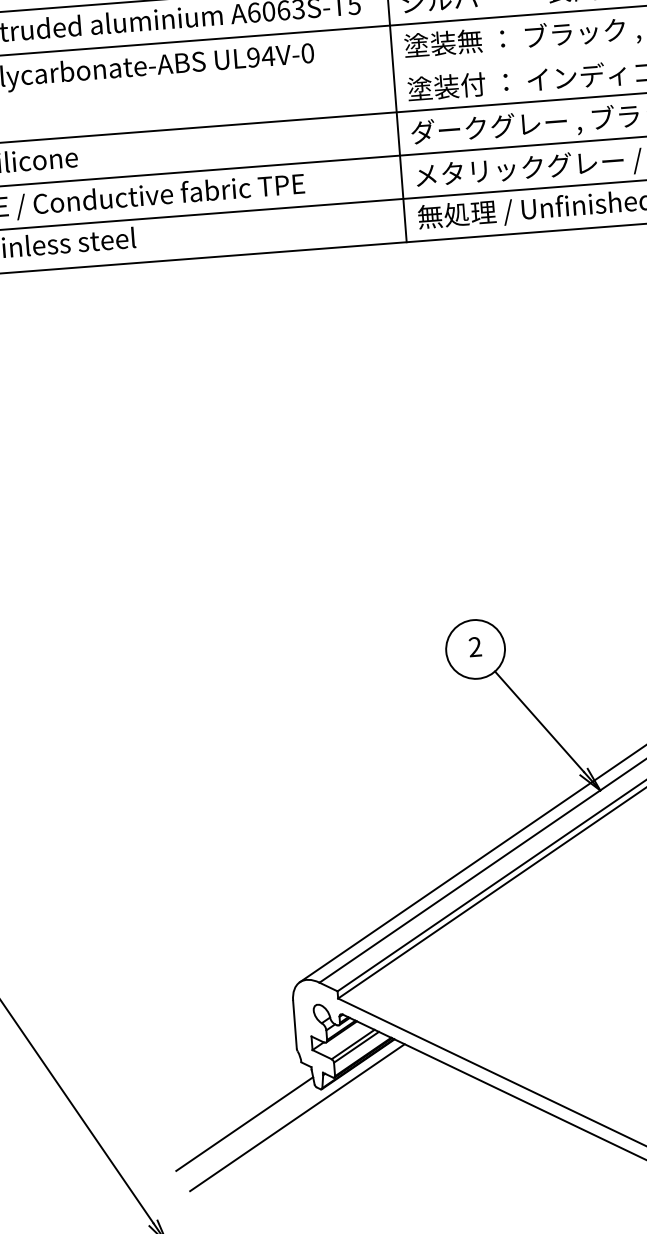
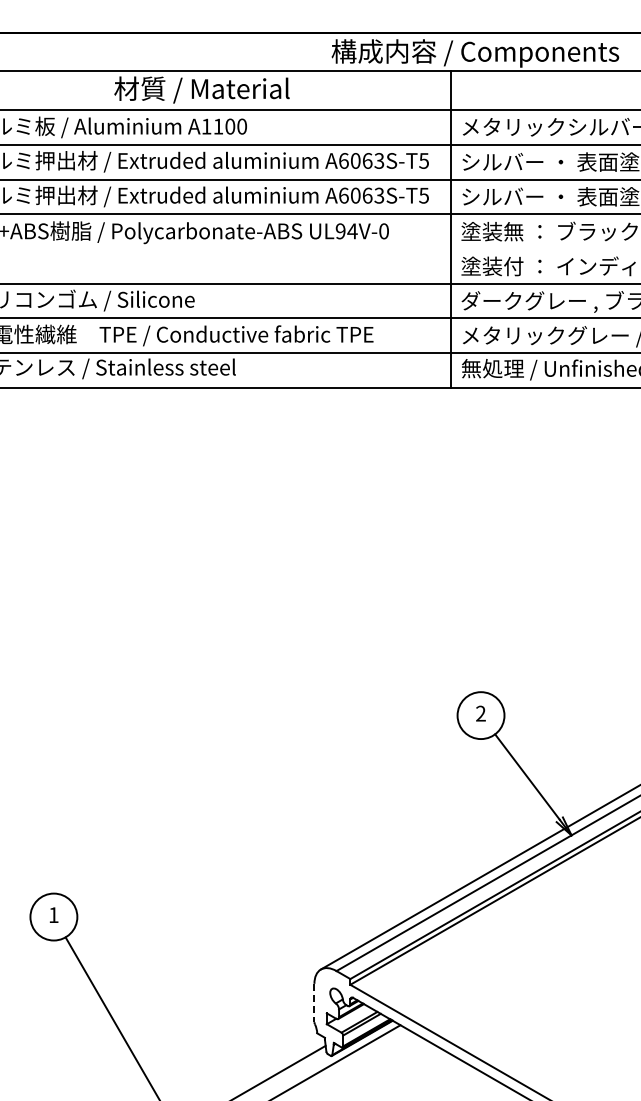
line: (295, 1025) -> (314, 1003), solid -> dashed

